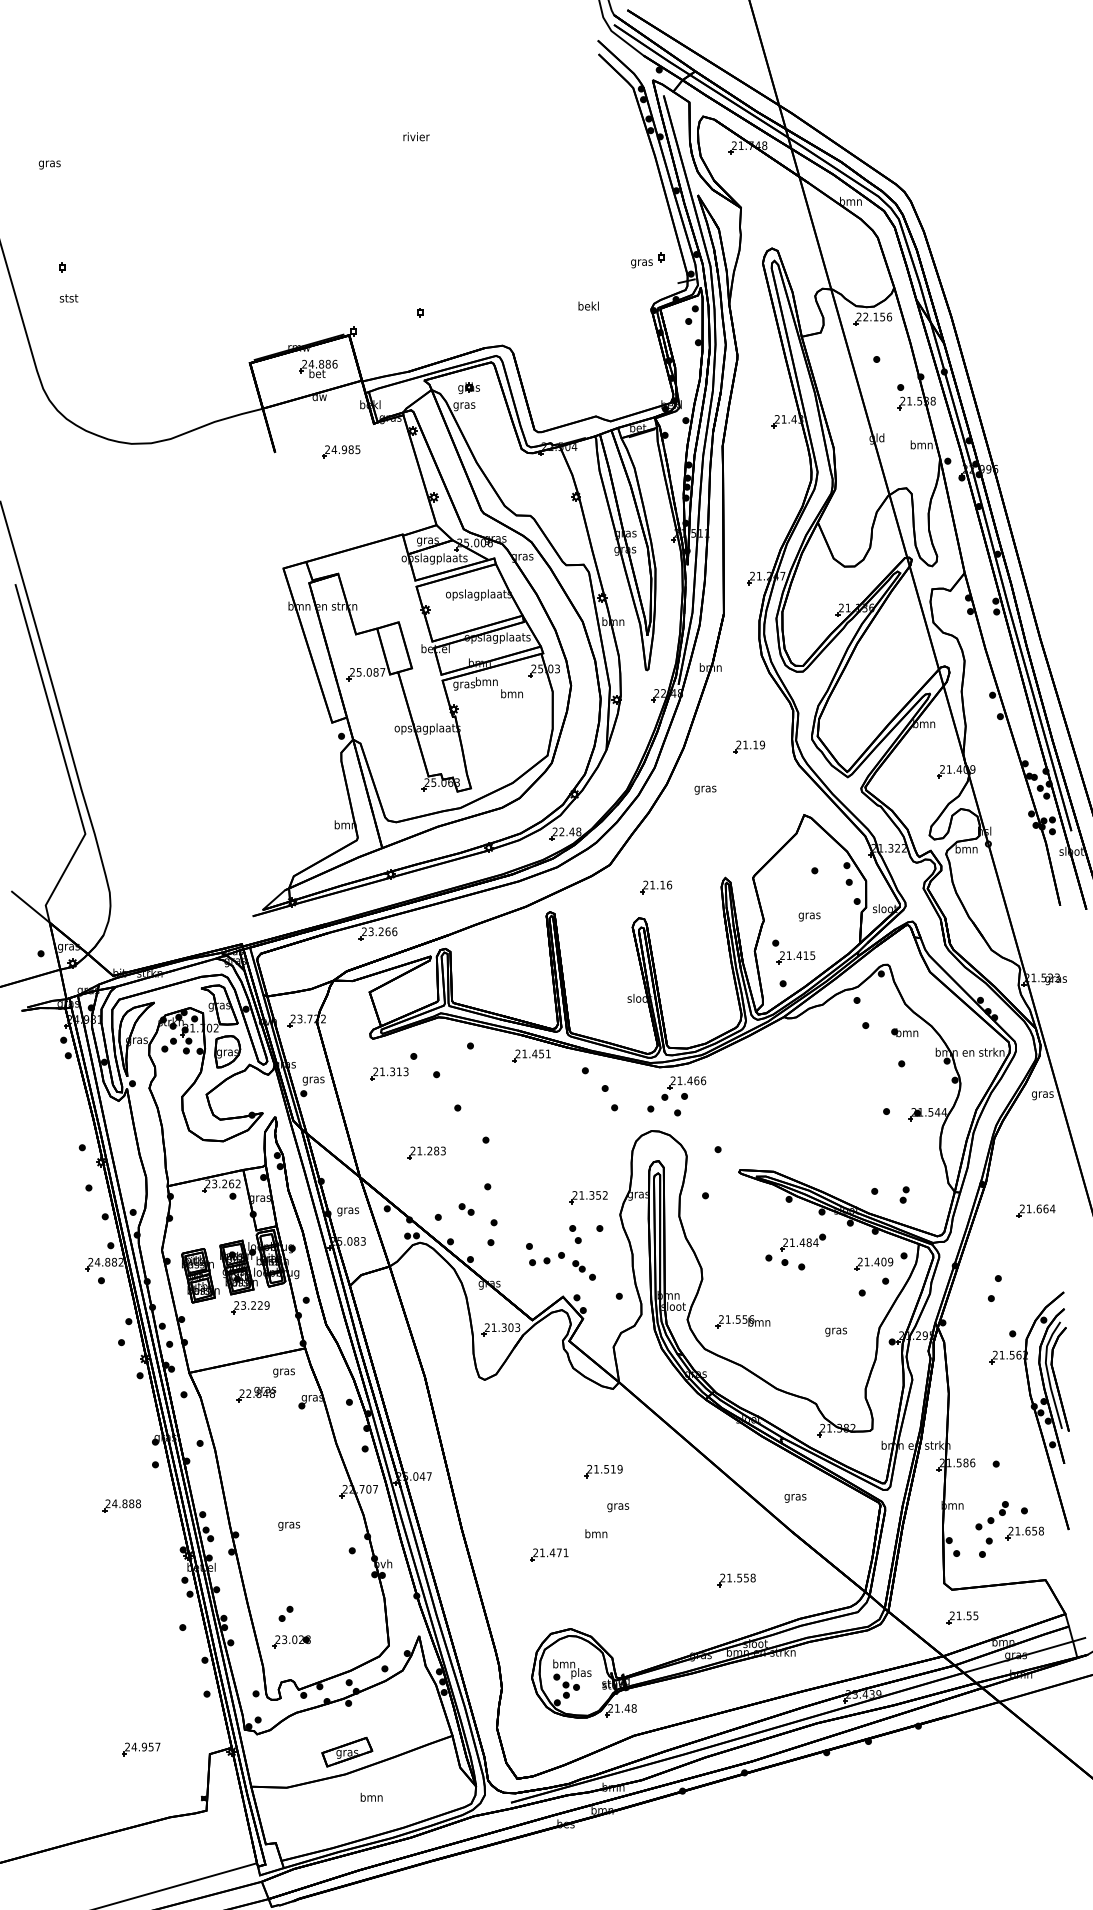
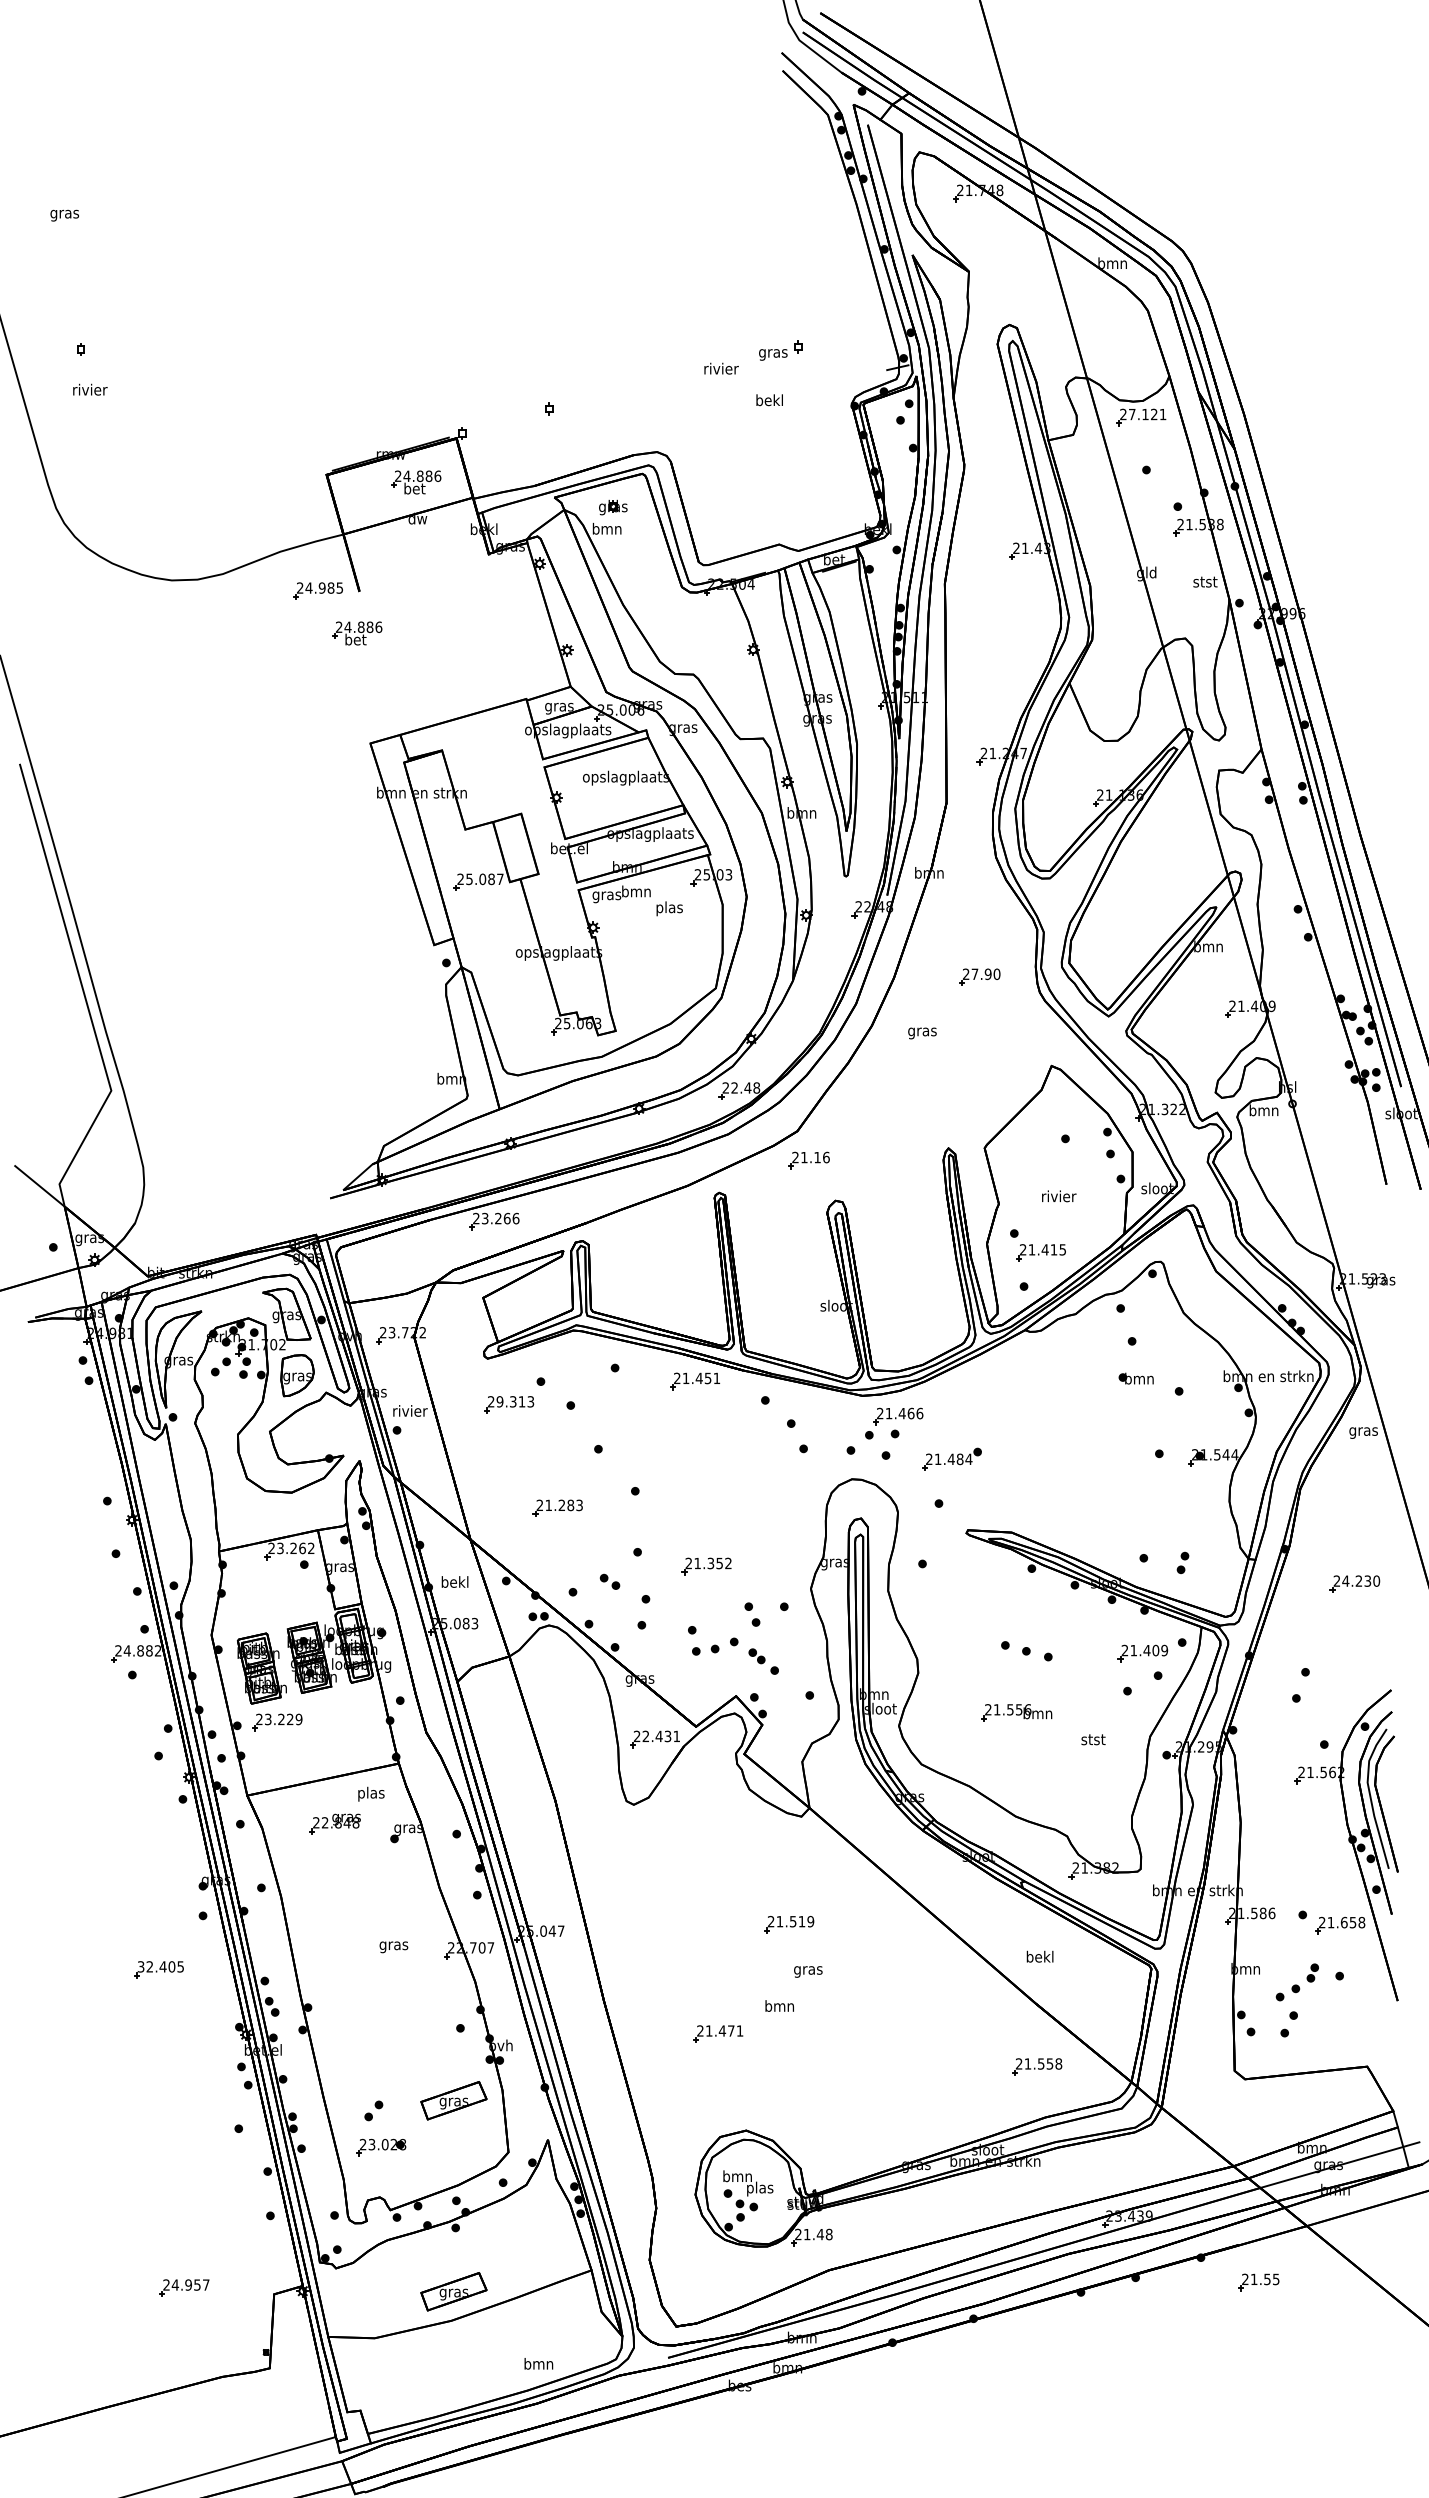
text: (416, 136) -> (721, 368), moved
part: (647, 260) -> (780, 350), moved
text: (69, 297) -> (90, 389), stst -> rivier
text: (877, 317) -> (1147, 414), 22.156 -> 27.121
text: (463, 404) -> (606, 529), gras -> bmn
text: (921, 444) -> (1205, 581), bmn -> stst
part: (340, 451) -> (317, 590), moved
part: (273, 484) -> (357, 633), added
text: (512, 694) -> (669, 908), bmn -> plas
text: (753, 745) -> (985, 974), 21.19 -> 27.90
part: (655, 887) -> (808, 1160), moved
text: (810, 915) -> (1059, 1197), gras -> rivier
part: (904, 1032) -> (1135, 1378), moved
text: (382, 1071) -> (499, 1401), 21.313 -> 29.313
text: (314, 1079) -> (410, 1412), gras -> rivier
part: (588, 1197) -> (706, 1566), moved
text: (1041, 1208) -> (1361, 1580), 21.664 -> 24.230
text: (347, 1210) -> (454, 1583), gras -> bekl
part: (802, 1242) -> (951, 1458), moved
part: (250, 1307) -> (277, 1722), moved
part: (742, 1321) -> (1016, 1712), moved
text: (505, 1327) -> (661, 1736), 21.303 -> 22.431
text: (836, 1331) -> (1093, 1741), gras -> stst
text: (283, 1371) -> (370, 1793), gras -> plas
text: (794, 1496) -> (1039, 1957), gras -> bekl
text: (122, 1503) -> (160, 1966), 24.888 -> 32.405
text: (288, 1526) -> (393, 1947), moved
part: (1025, 1533) -> (1340, 1925), moved
part: (736, 1579) -> (1037, 2066), moved
part: (346, 1605) -> (453, 2100), added
part: (962, 1618) -> (1258, 2282), moved
text: (371, 1797) -> (538, 2363), moved

